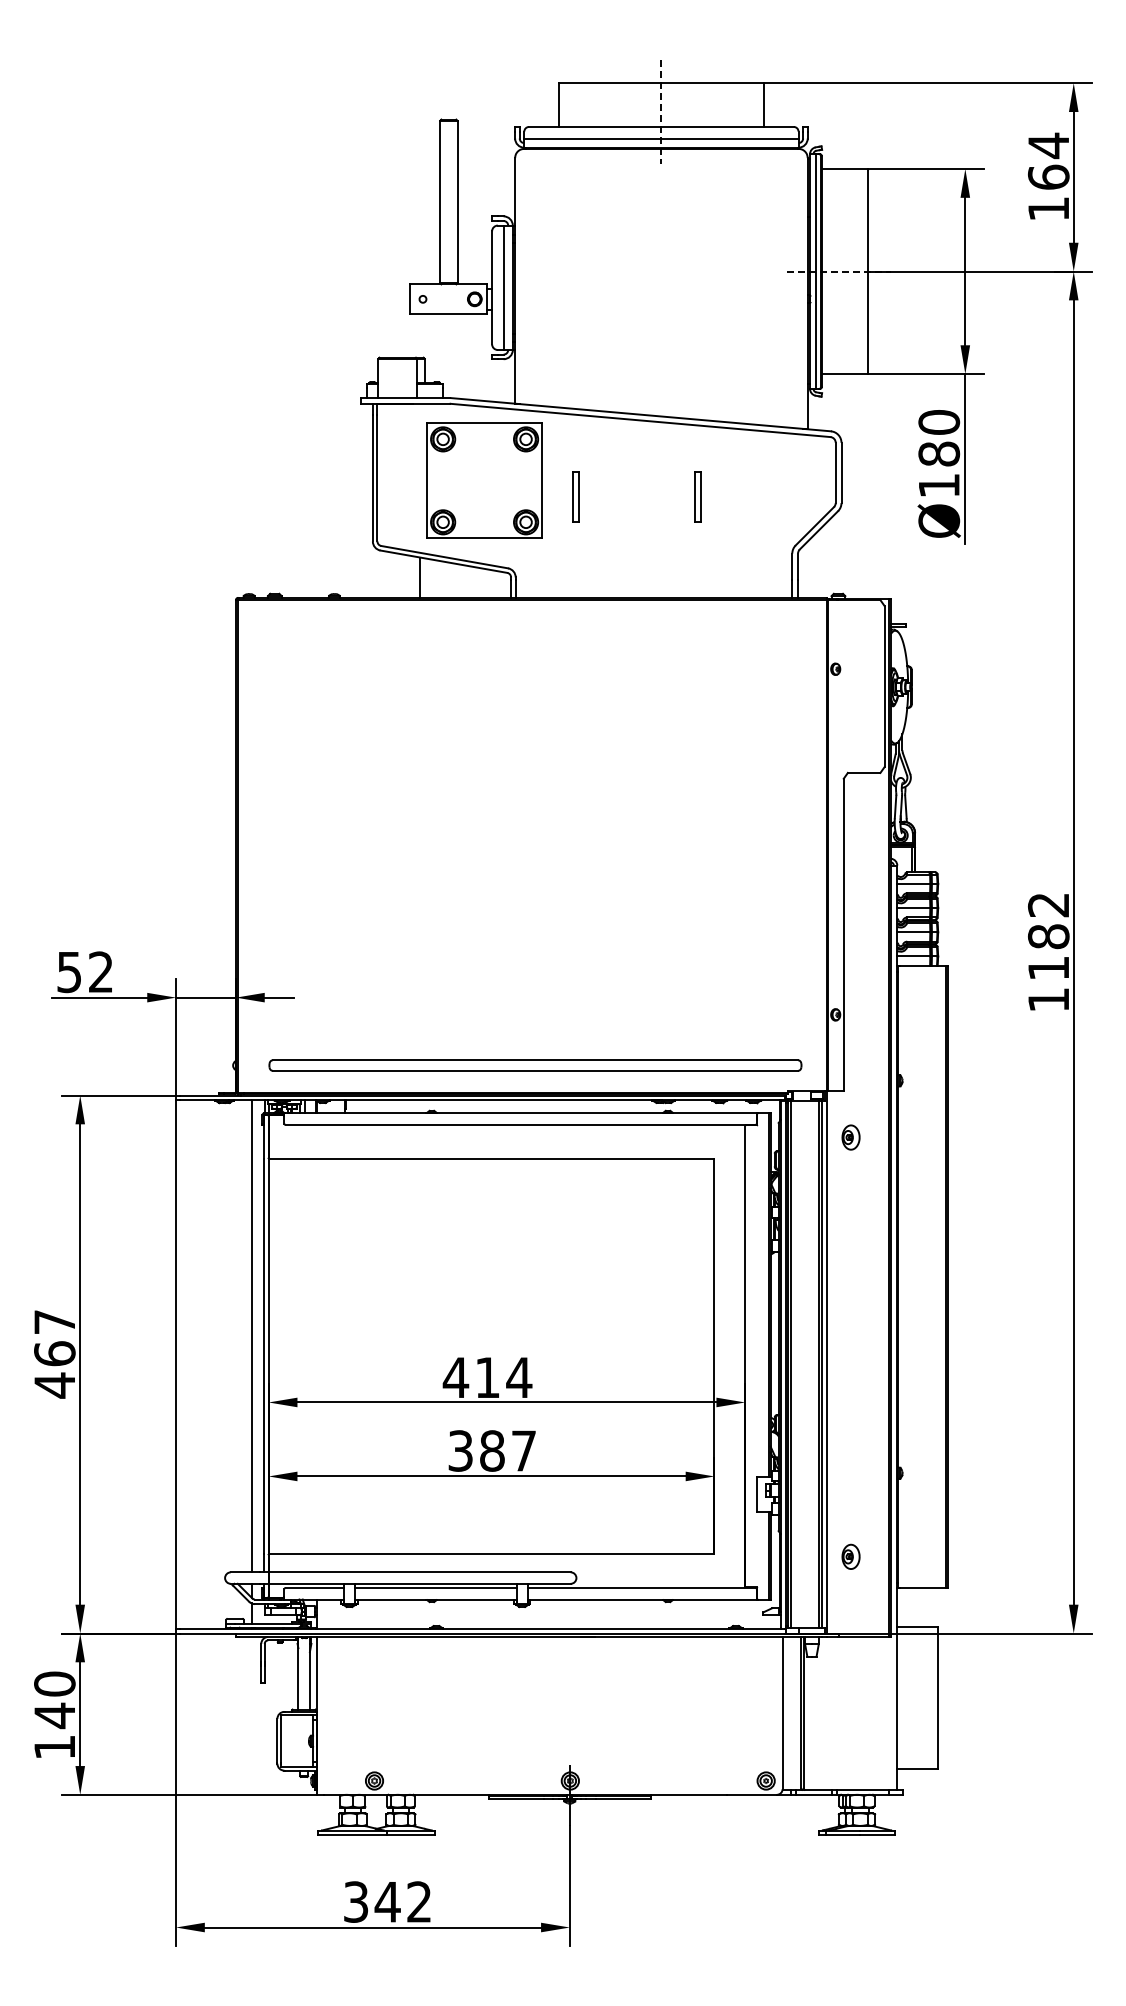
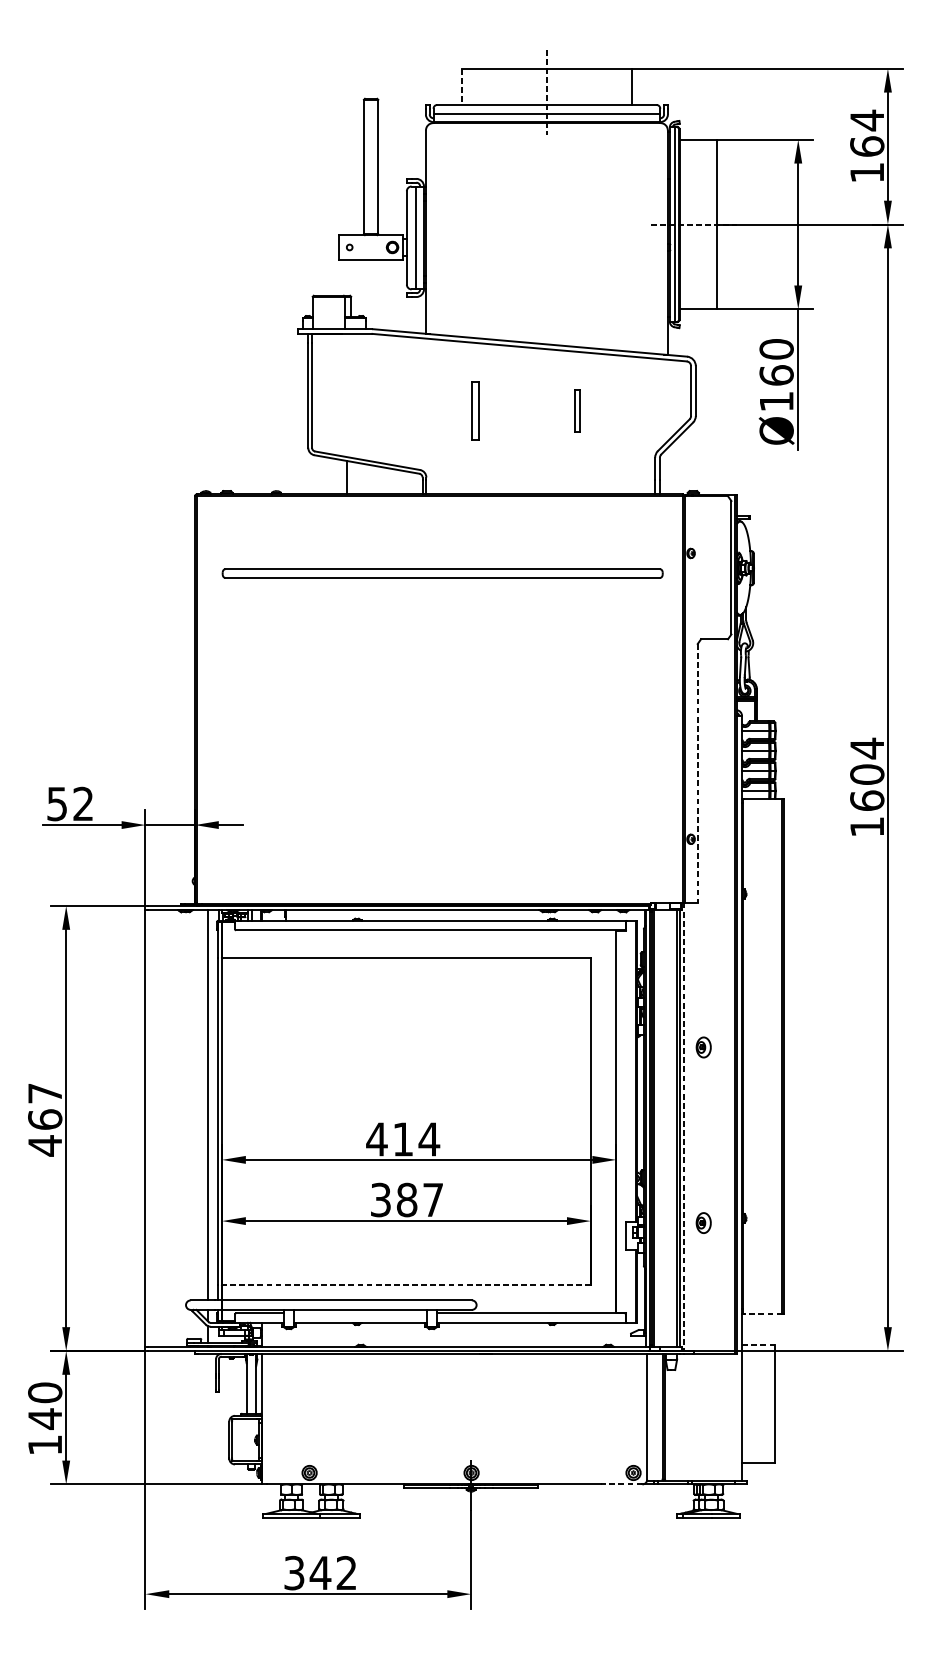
line: (558, 105) -> (461, 87), solid -> dashed
text: (938, 453) -> (776, 375), Ø180 -> Ø160
part: (484, 480) -> (400, 397), removed
part: (575, 496) -> (475, 410), size x1.4
line: (843, 935) -> (697, 773), solid -> dashed
text: (1048, 936) -> (867, 774), 1182 -> 1604
part: (535, 1065) -> (442, 573), moved
part: (850, 1137) -> (703, 1047), moved
line: (827, 1362) -> (684, 1126), solid -> dashed
line: (491, 1554) -> (406, 1285), solid -> dashed
part: (850, 1556) -> (703, 1222), moved
line: (435, 1588) -> (360, 1313), removed
line: (922, 1588) -> (762, 1313), solid -> dashed
line: (916, 1626) -> (757, 1345), solid -> dashed
line: (752, 1794) -> (622, 1484), solid -> dashed

